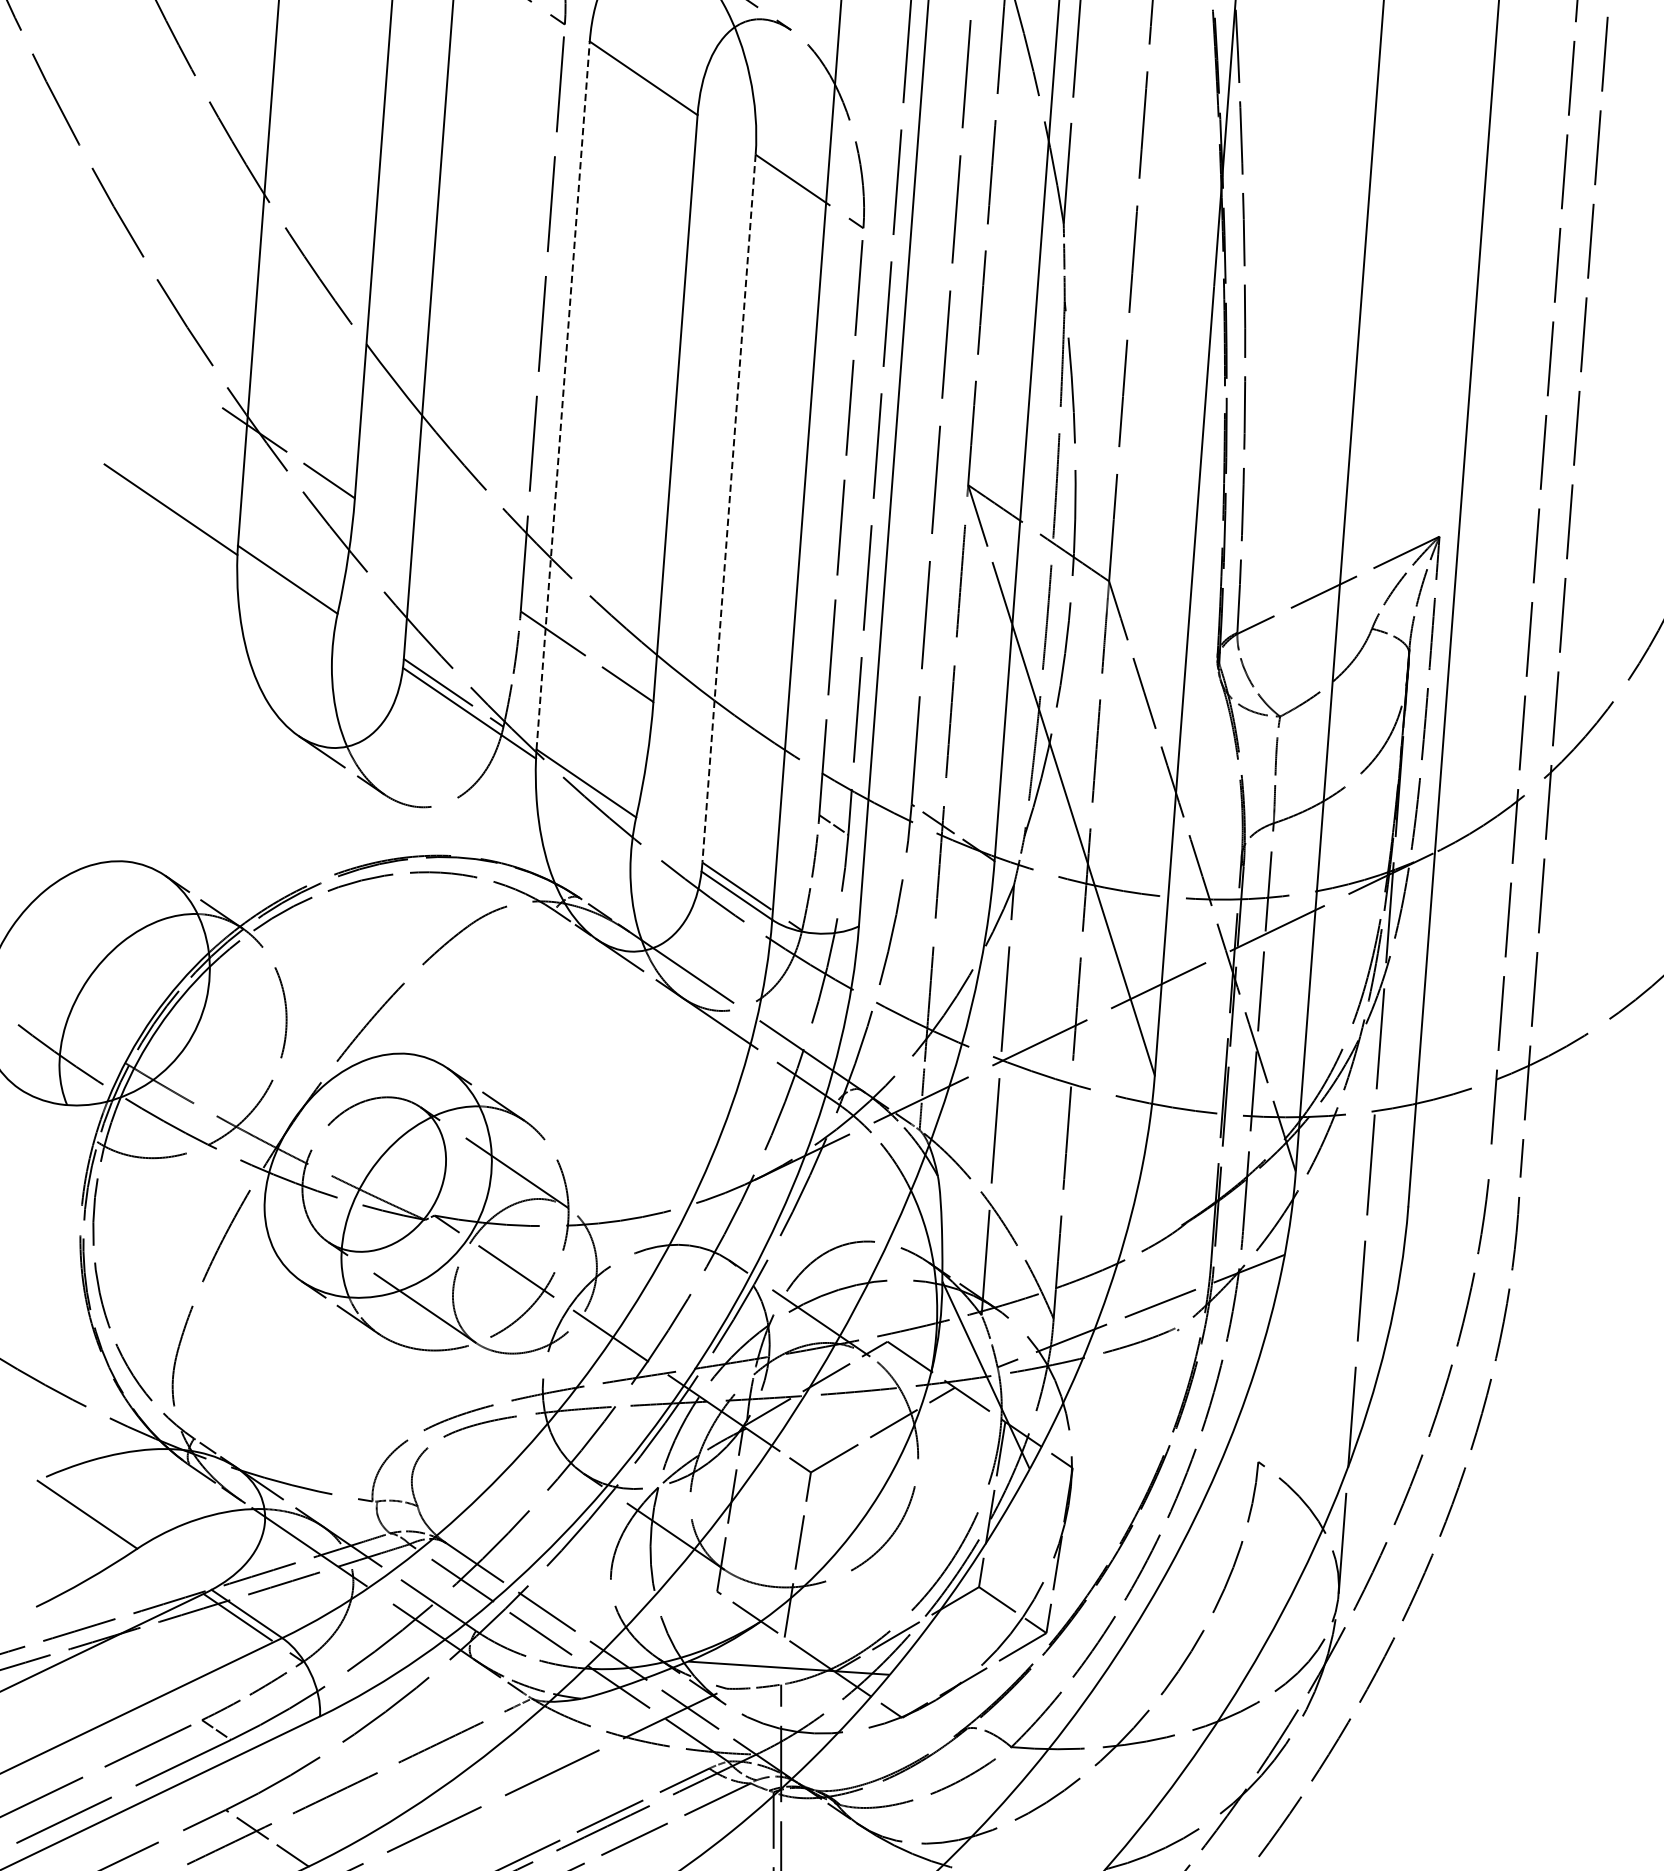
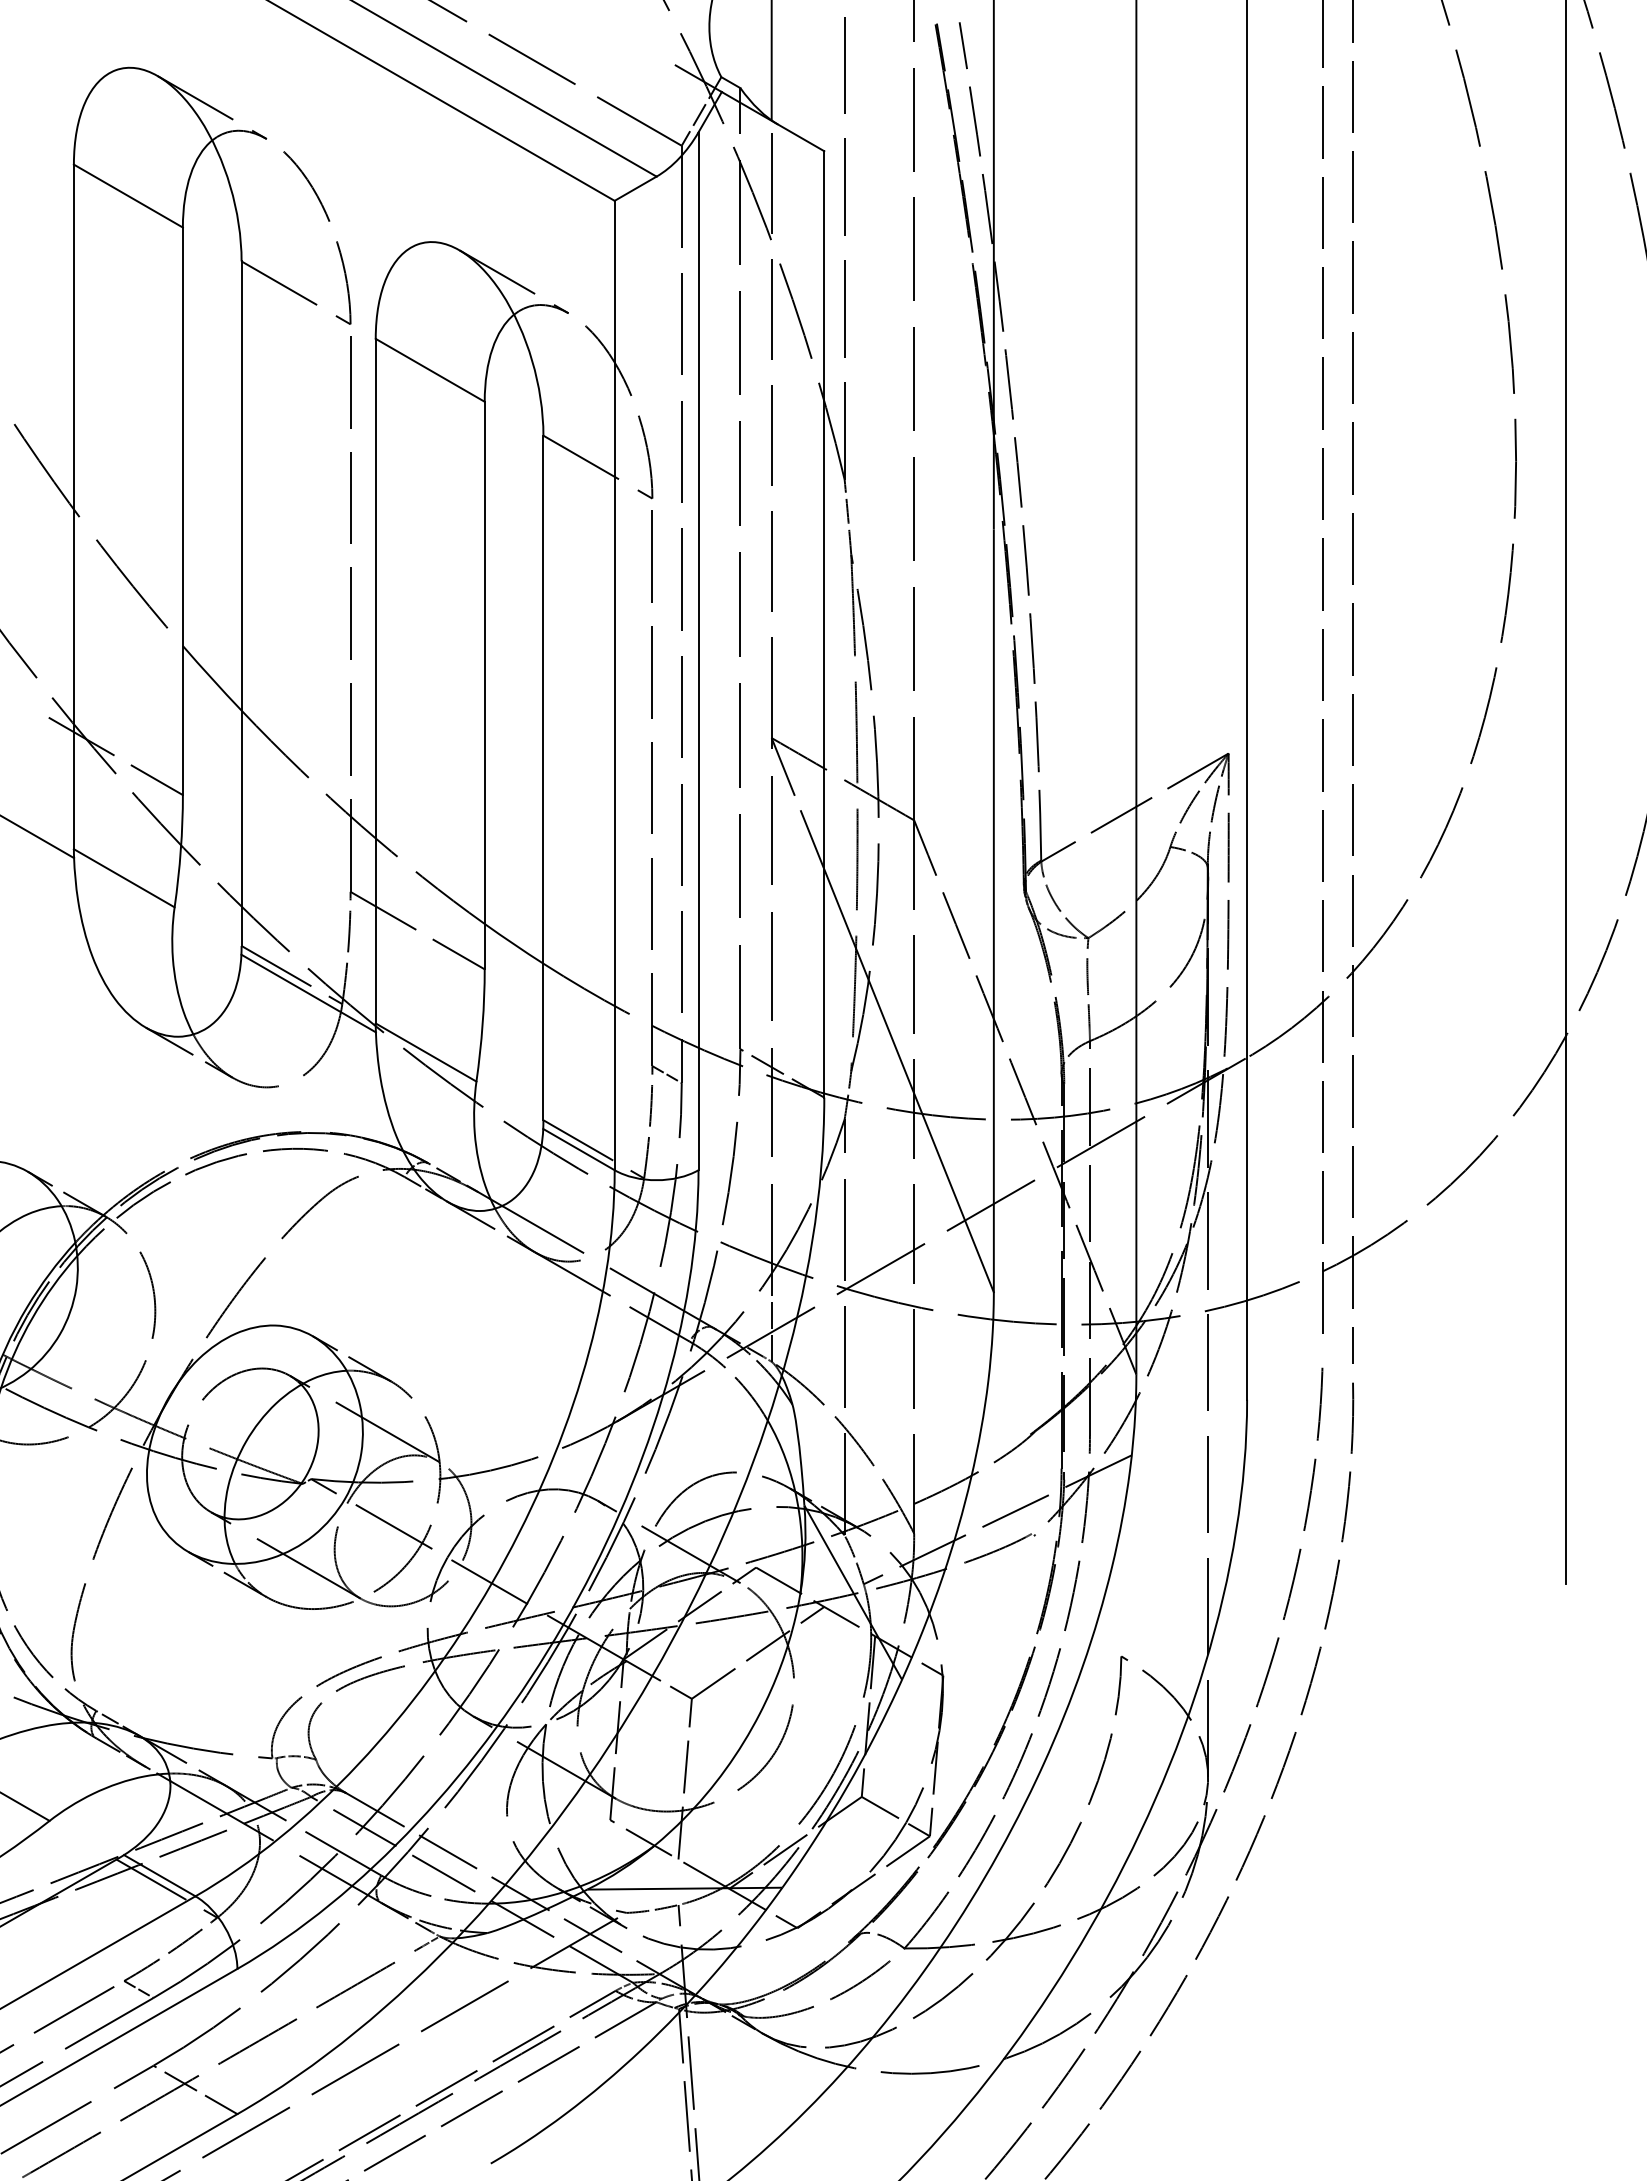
line: (562, 394) -> (375, 680), dashed -> solid
line: (729, 509) -> (543, 778), dashed -> solid

